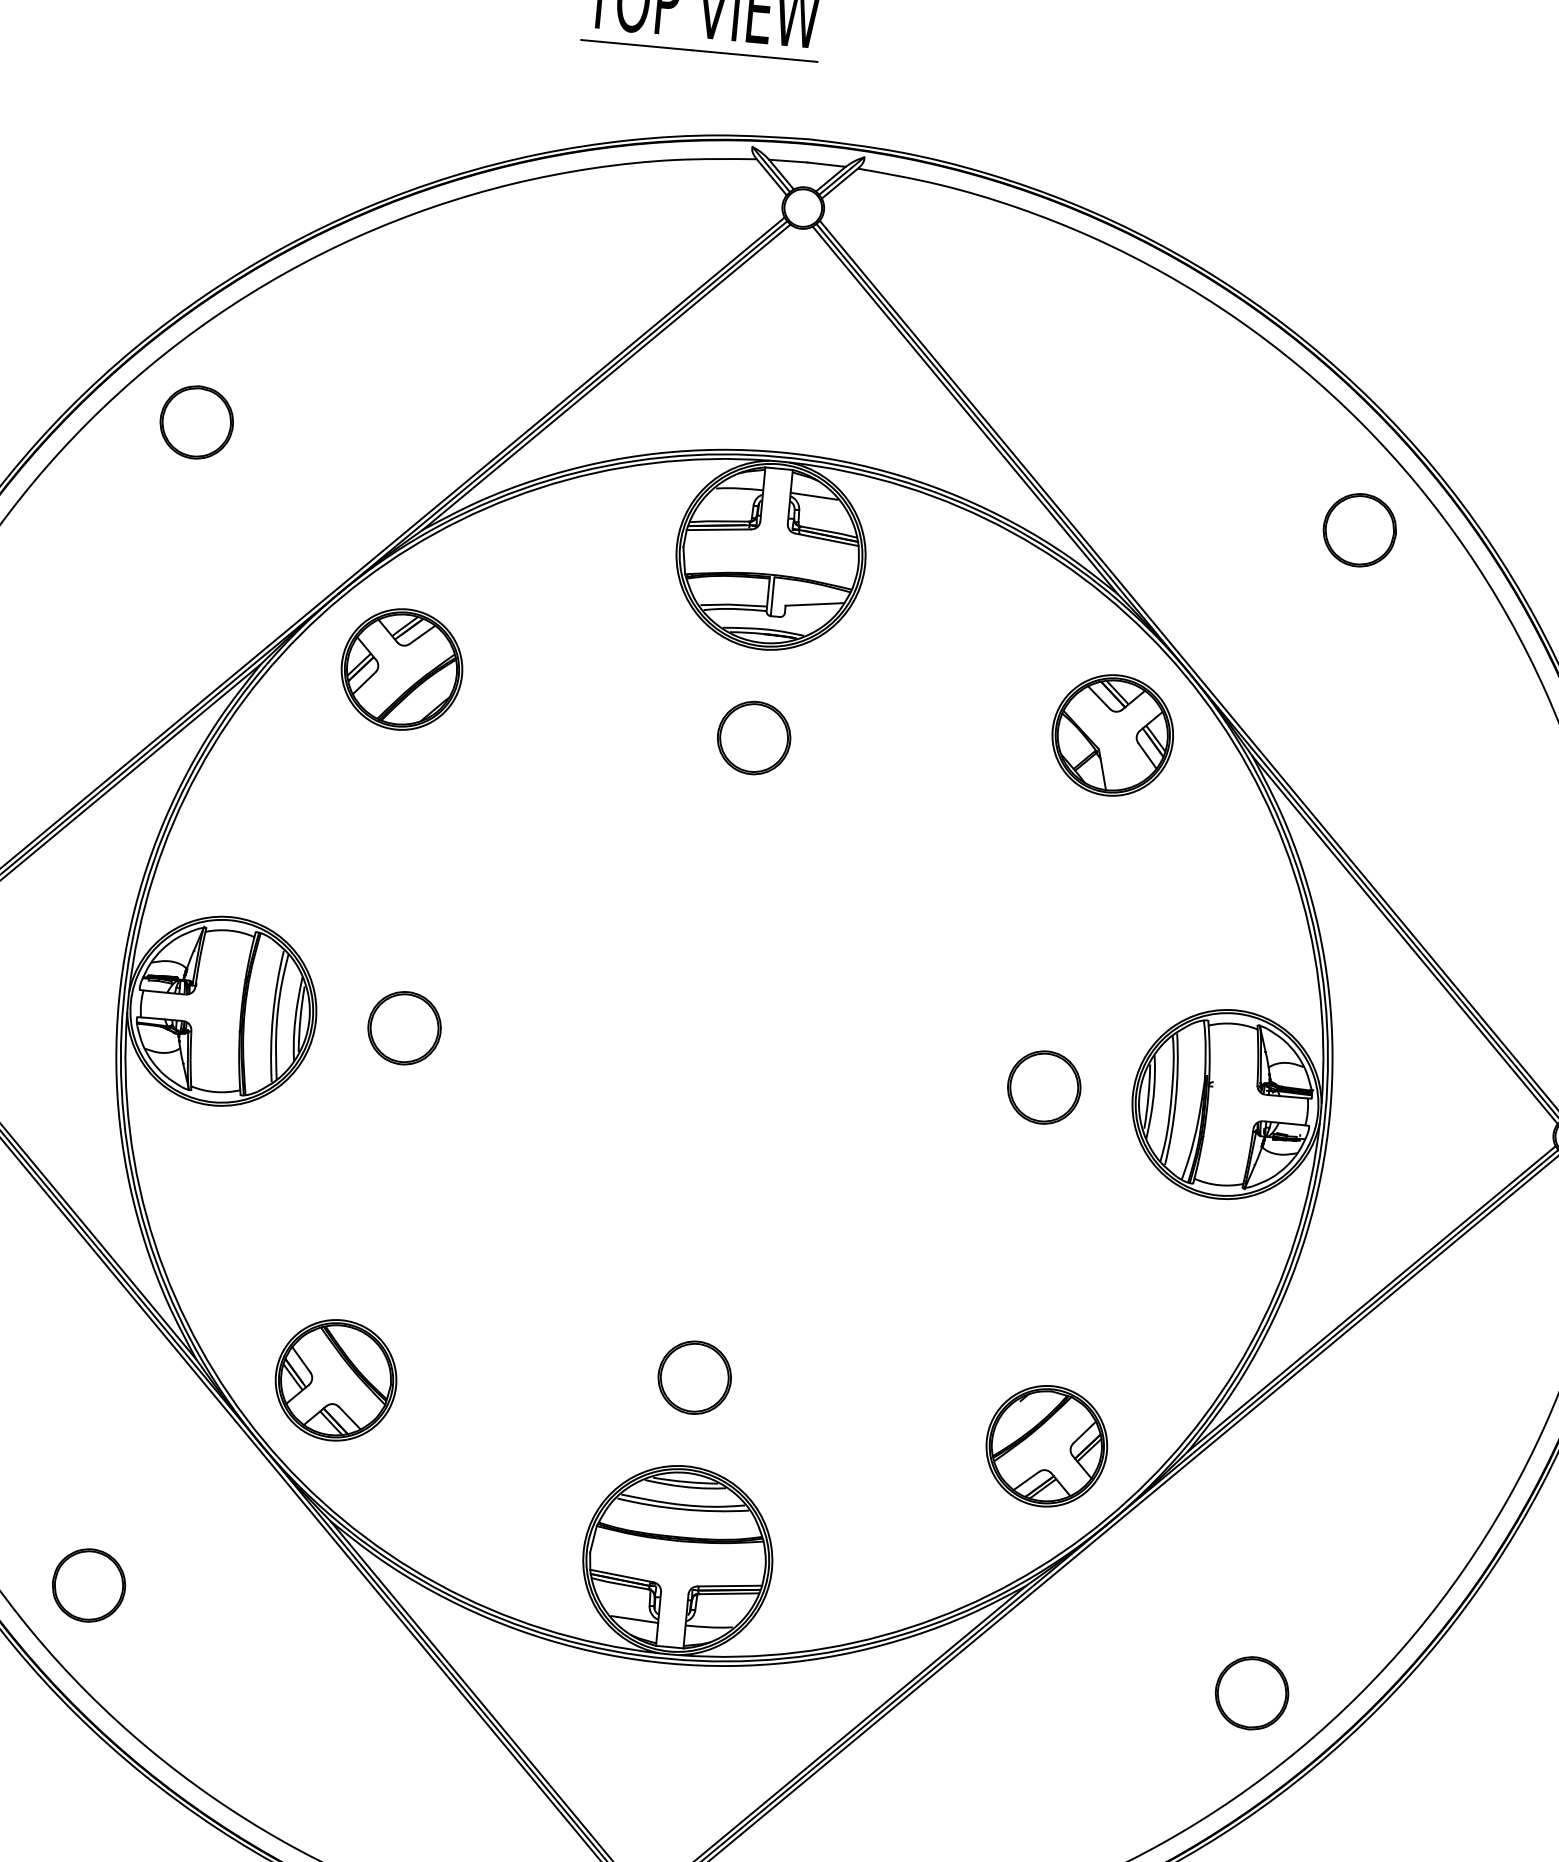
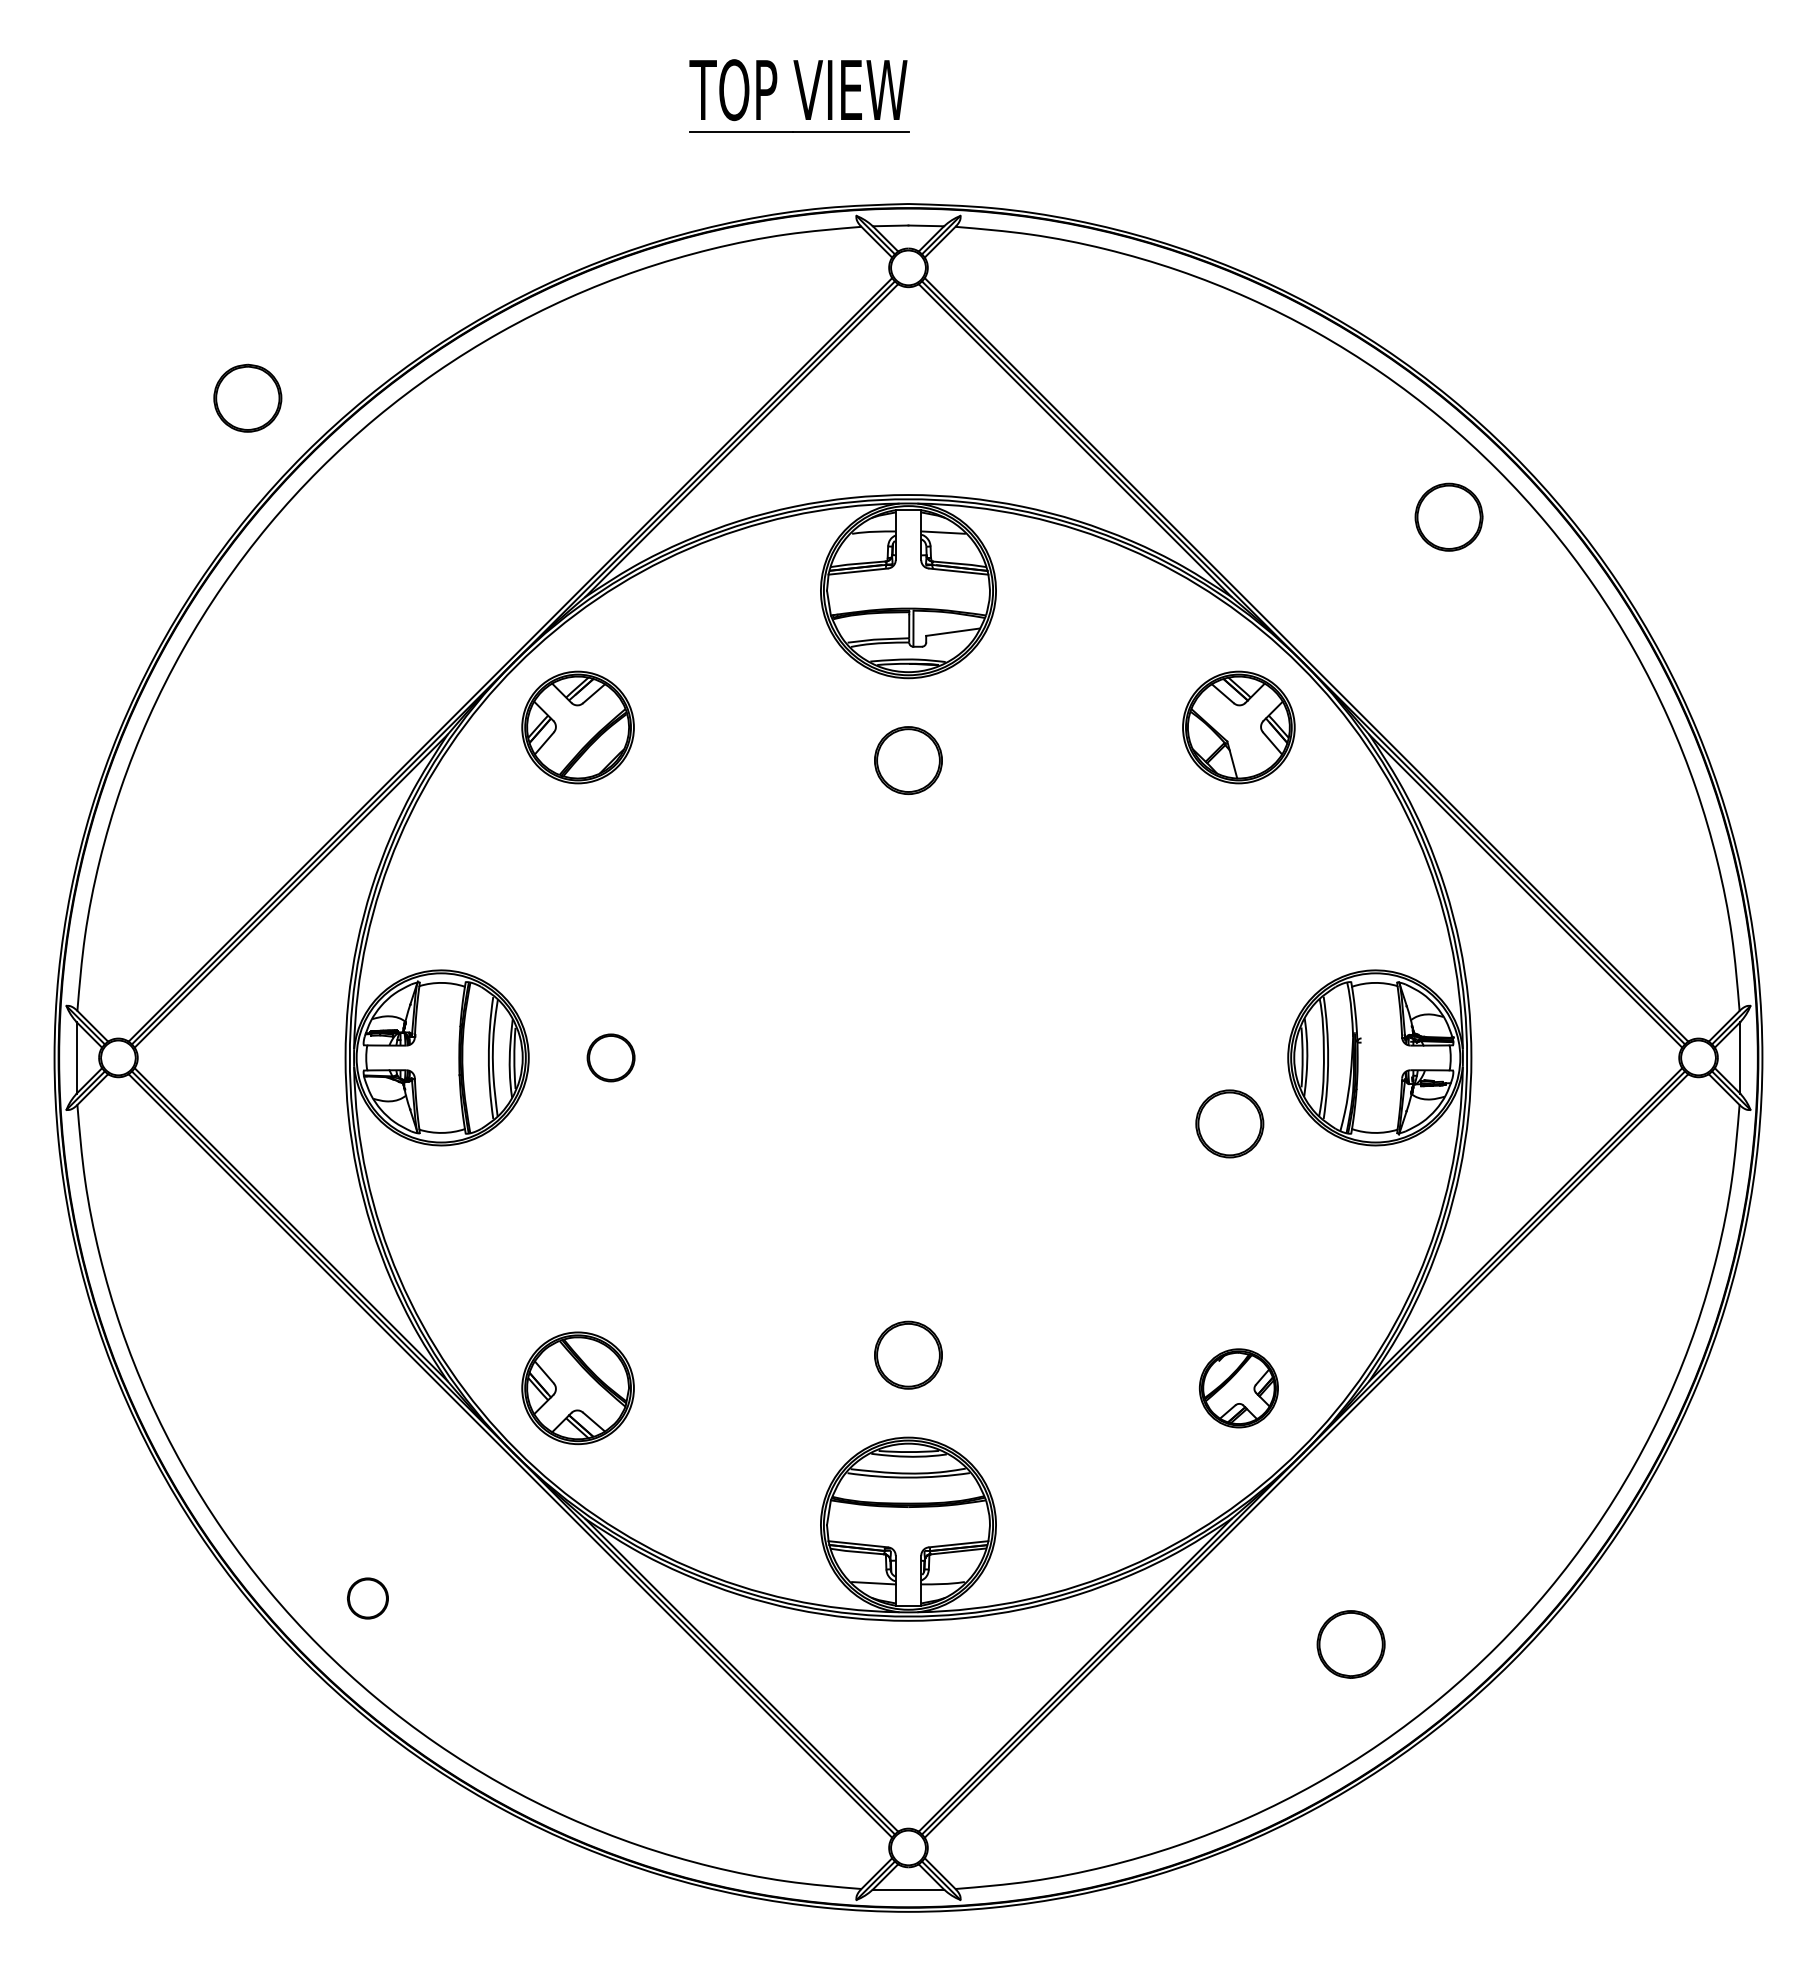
part: (196, 421) -> (247, 397), moved
part: (403, 1027) -> (610, 1057), size x0.7
part: (1043, 1087) -> (1229, 1123), moved
part: (1046, 1446) -> (1238, 1388), size x0.7
part: (88, 1585) -> (367, 1598), size x0.6
part: (1251, 1693) -> (1350, 1644), moved

